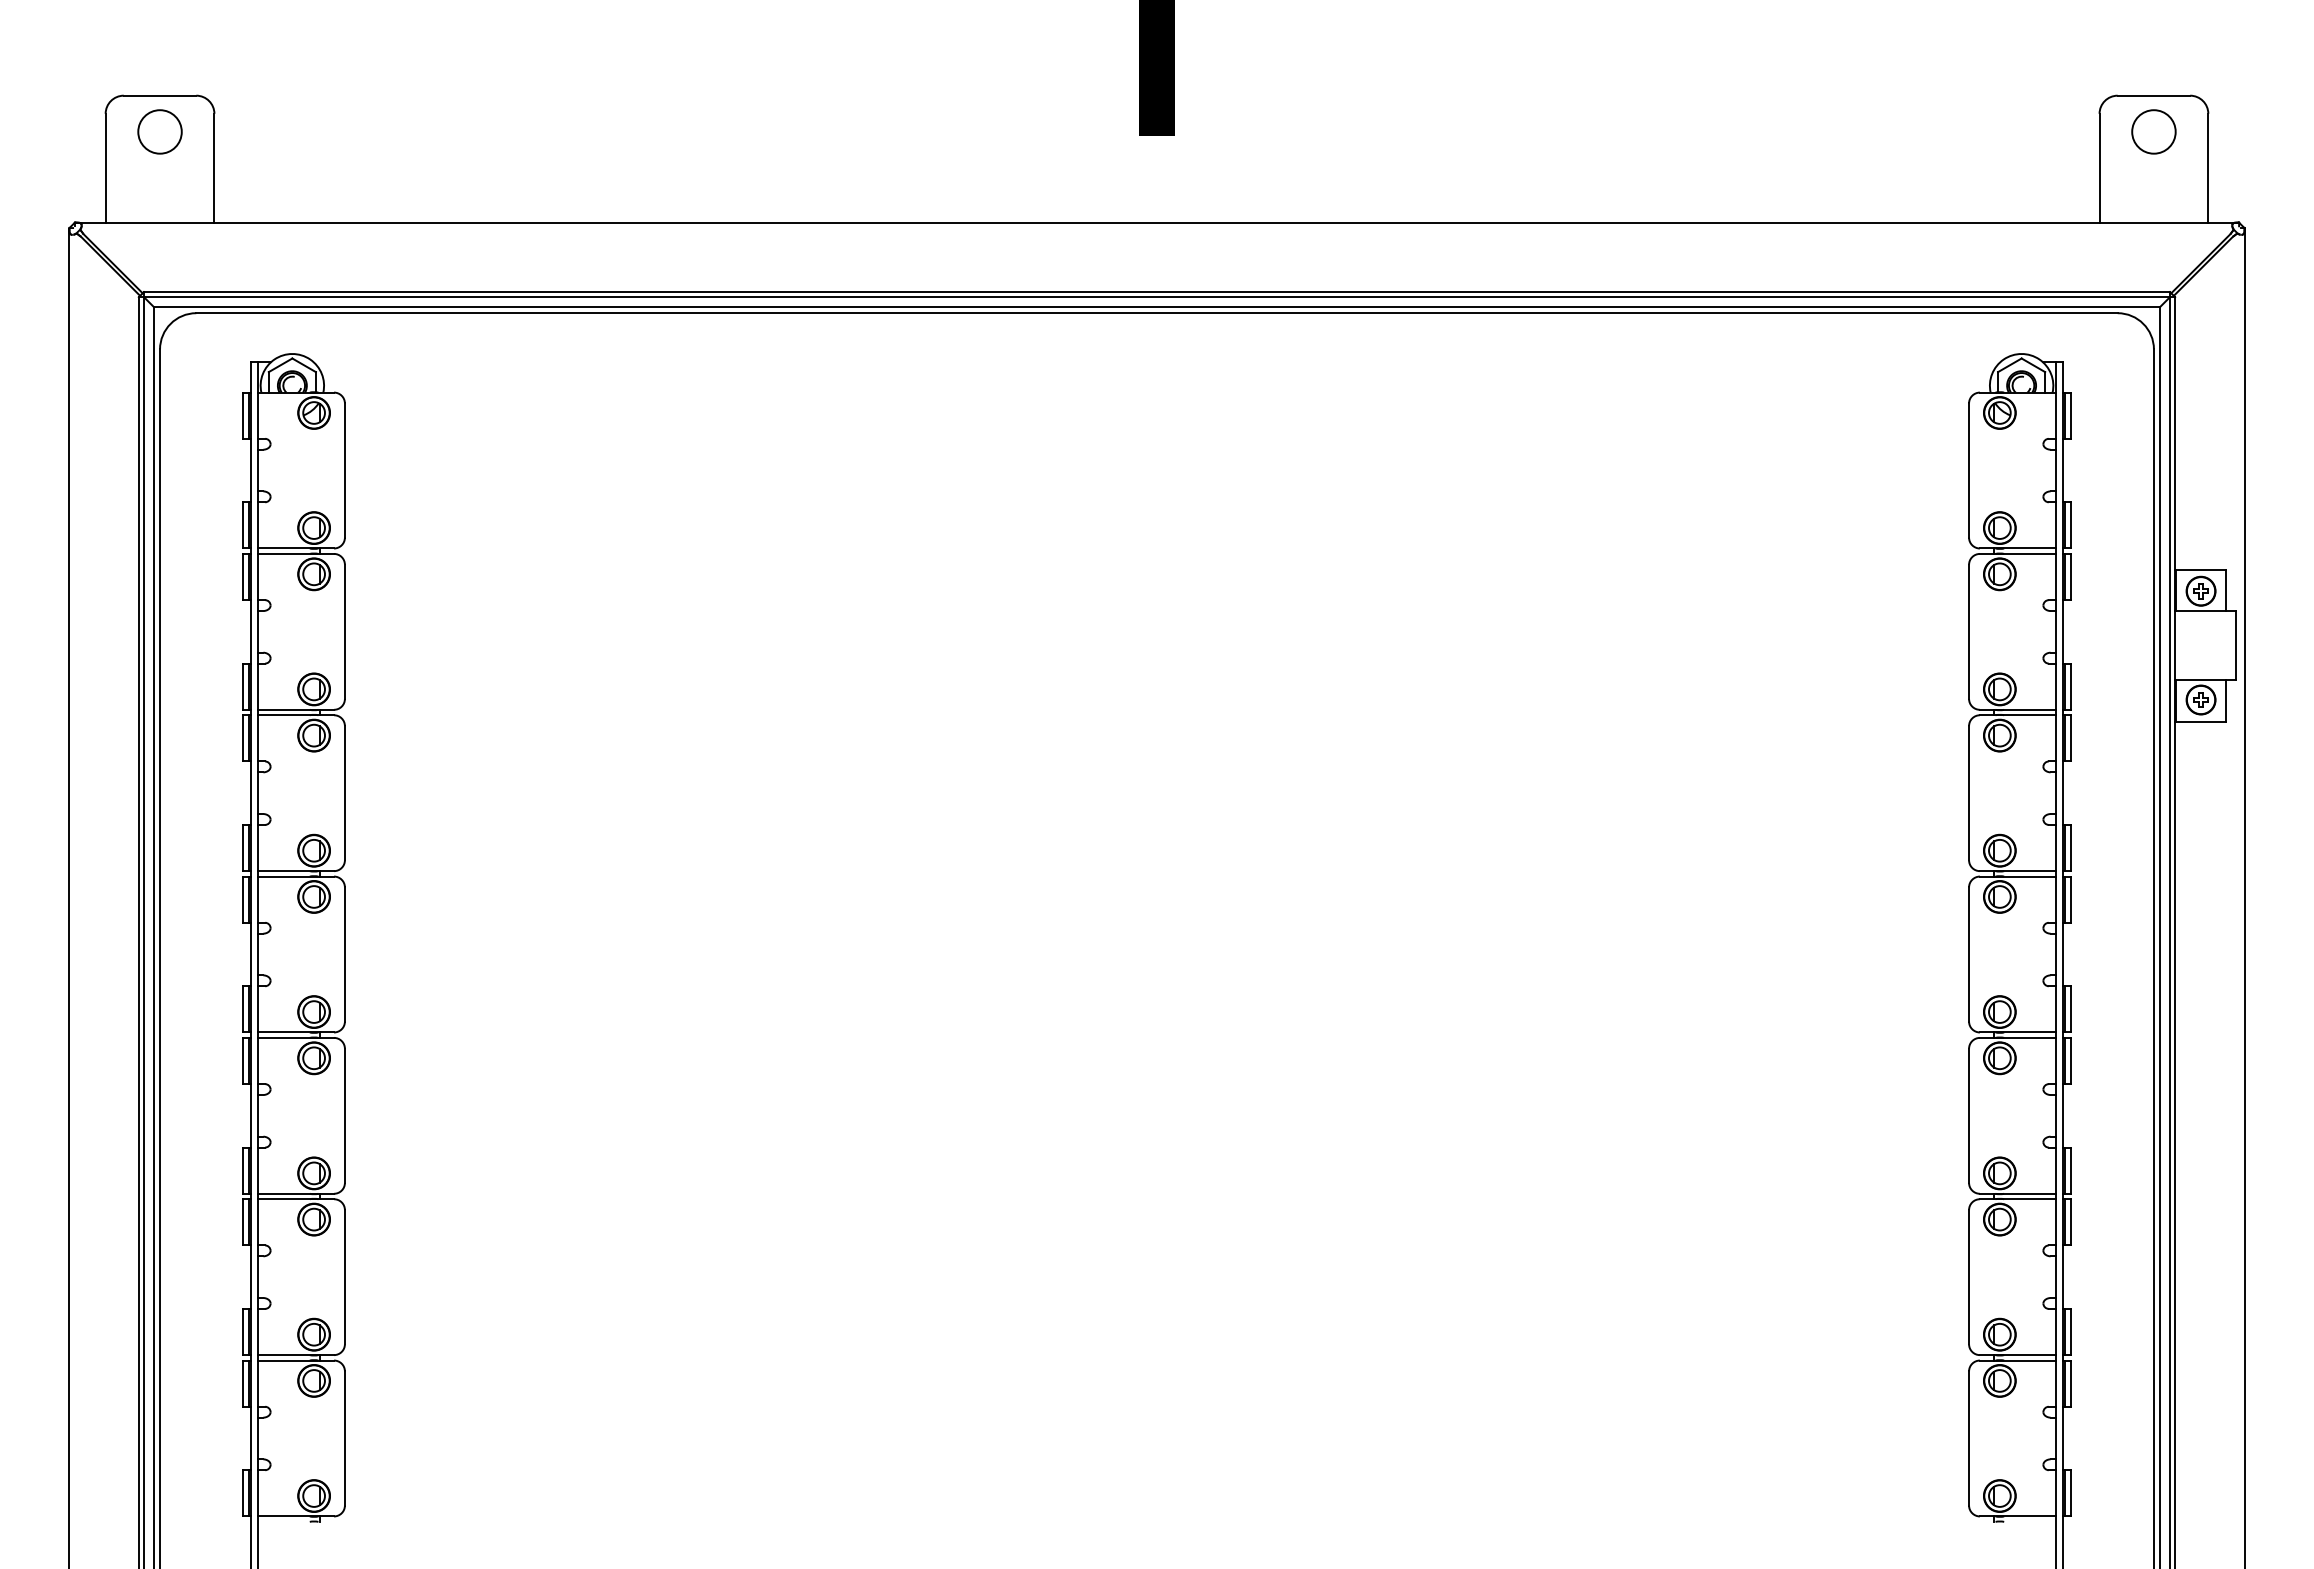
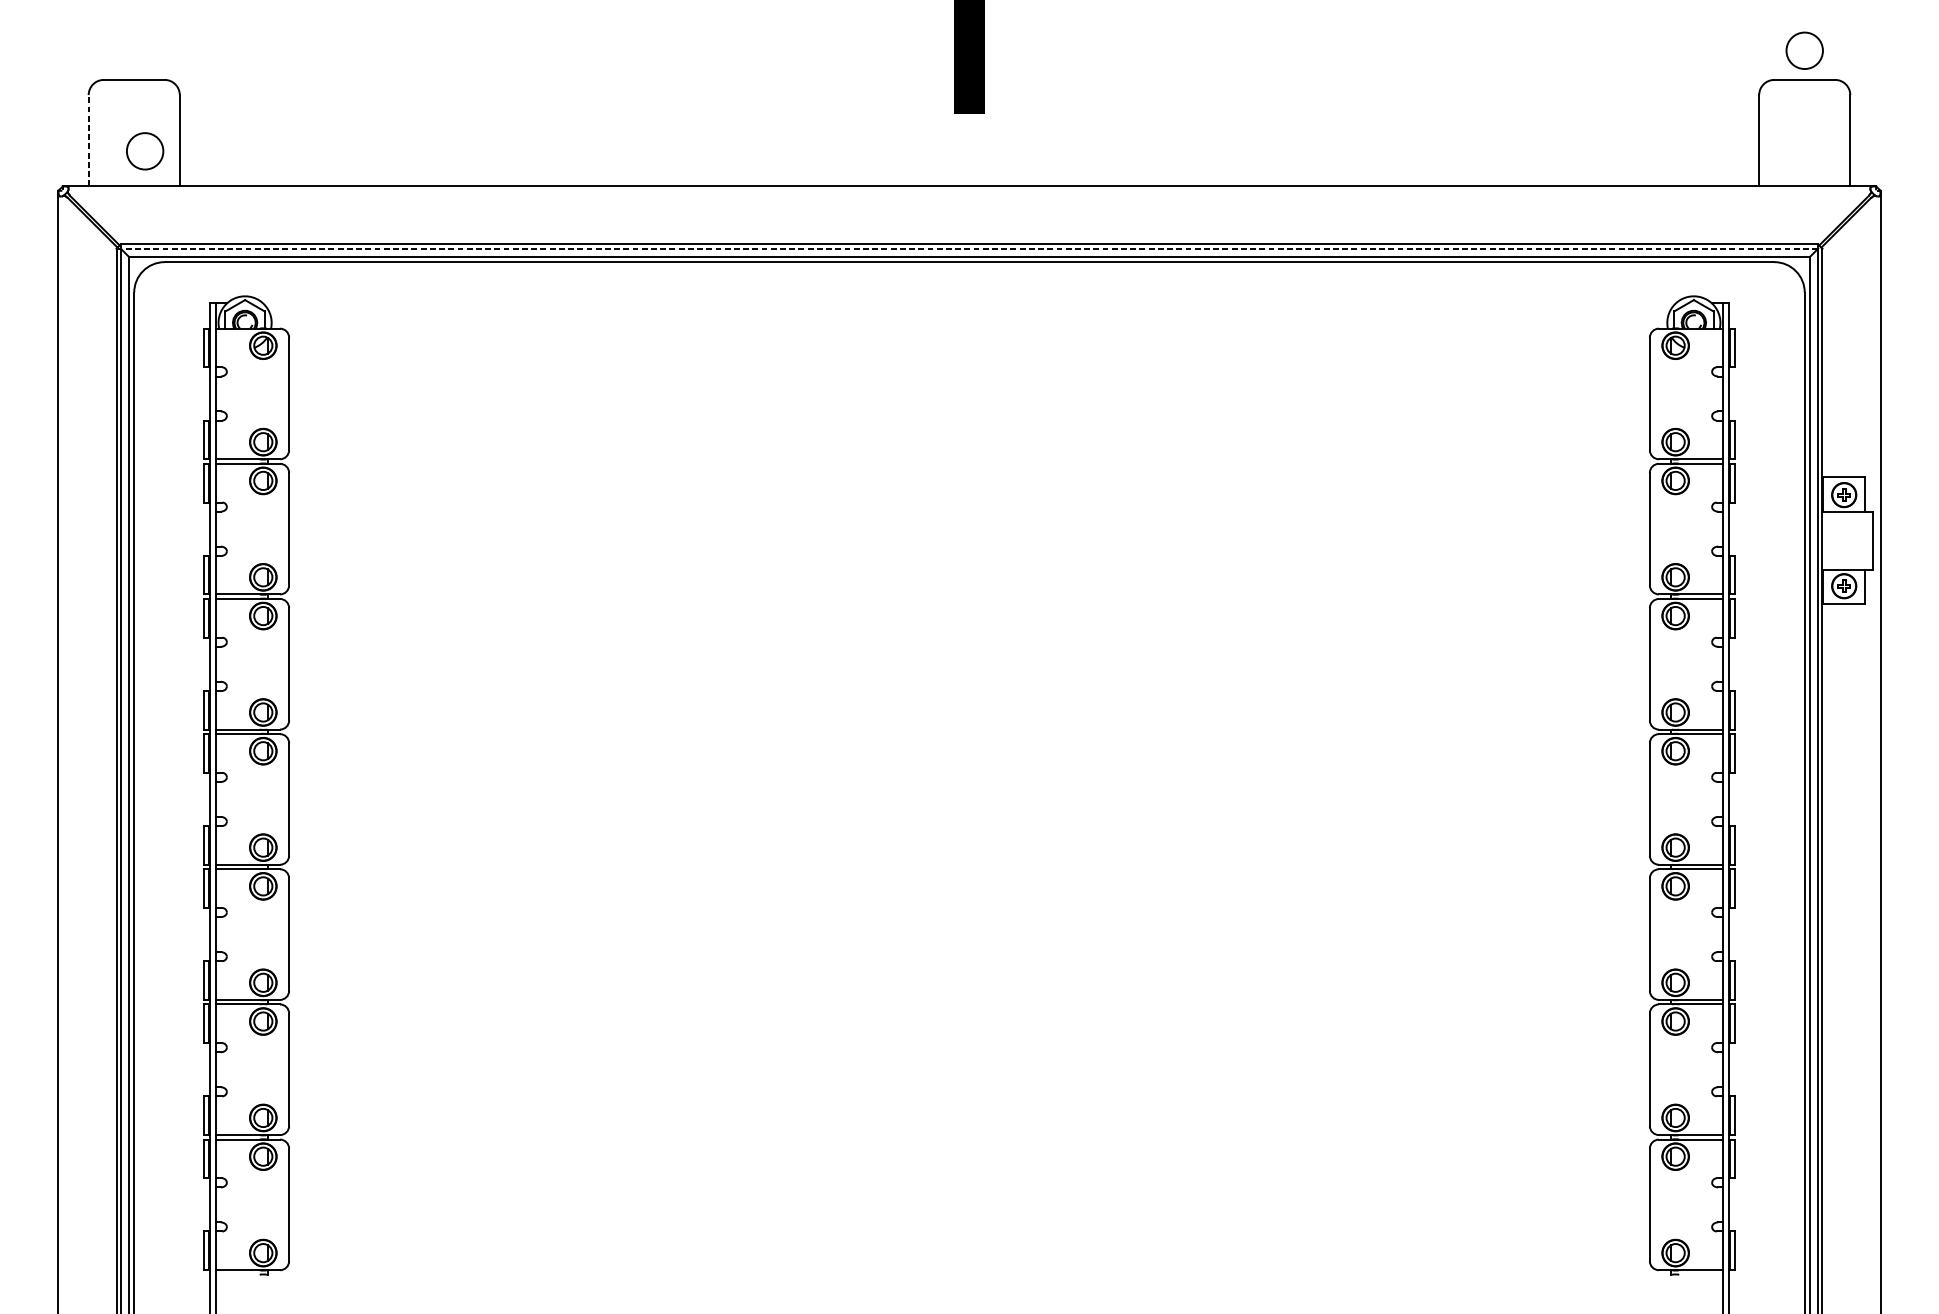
circle: (159, 131) -> (144, 150), moved
circle: (2153, 131) -> (1804, 50), moved
line: (105, 167) -> (88, 140), solid -> dashed
line: (1157, 297) -> (969, 248), solid -> dashed

